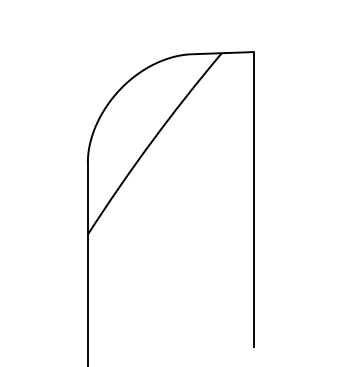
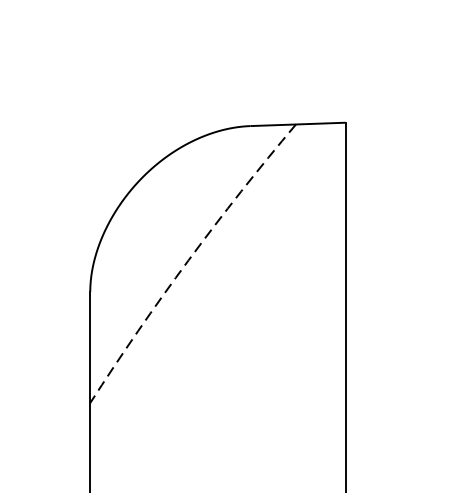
arc: (151, 141) -> (187, 260), solid -> dashed

